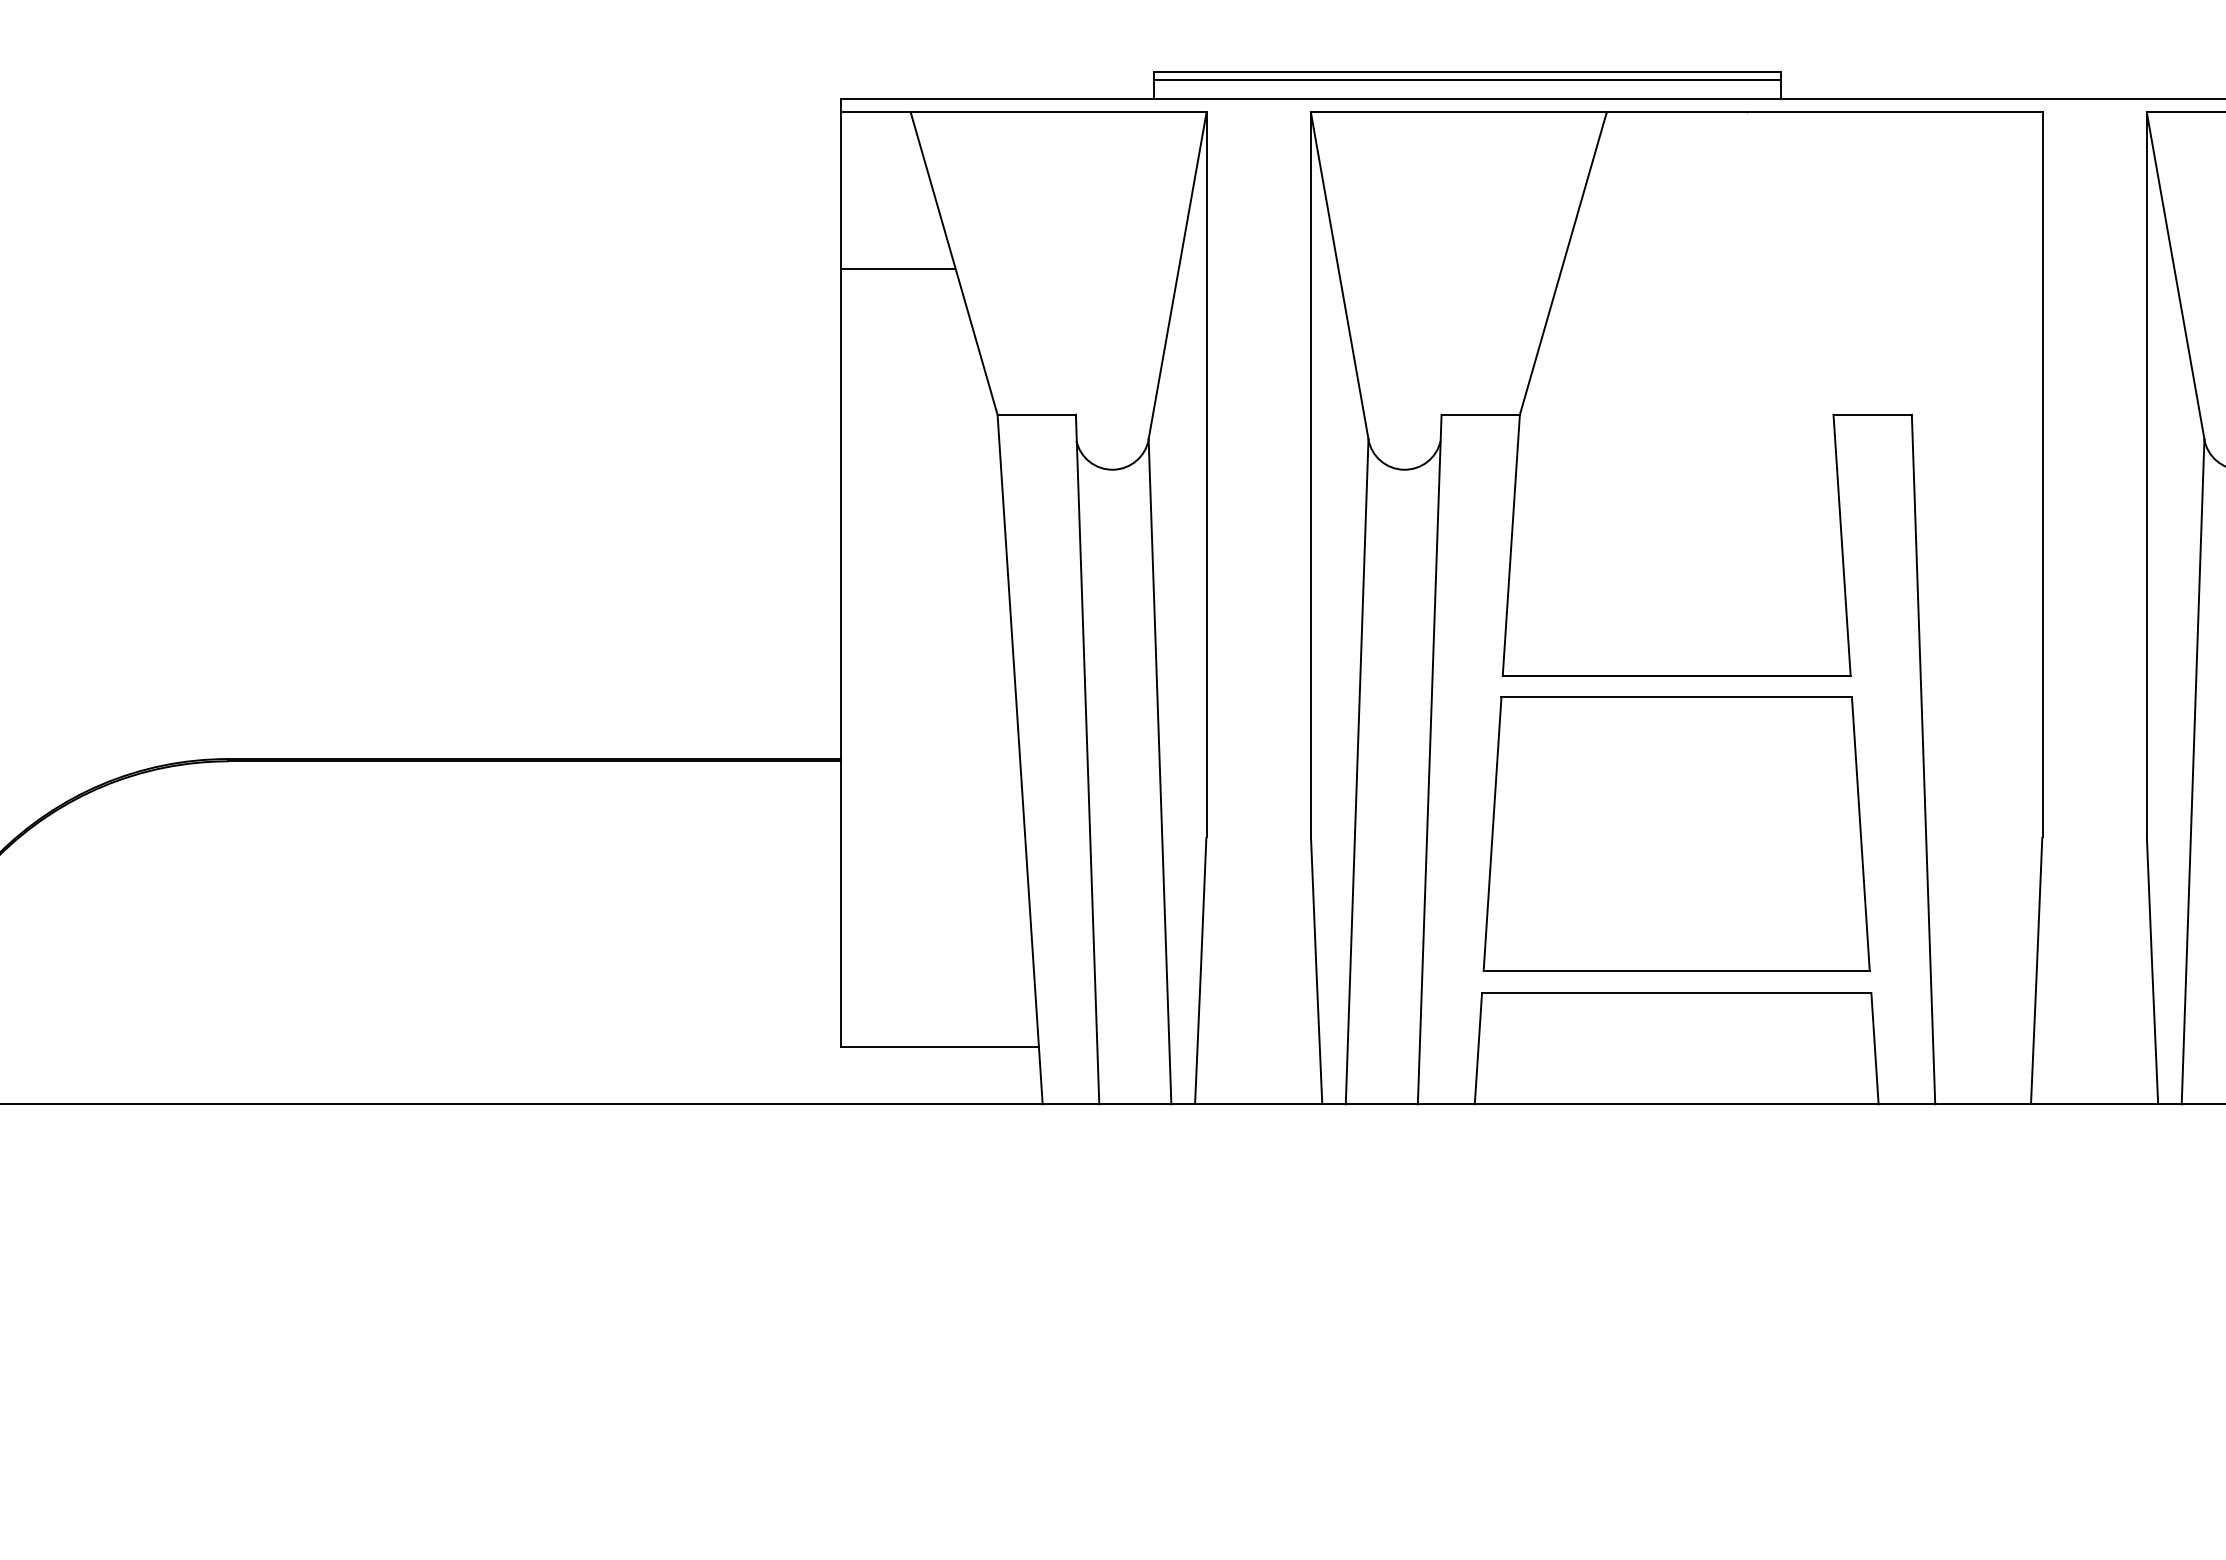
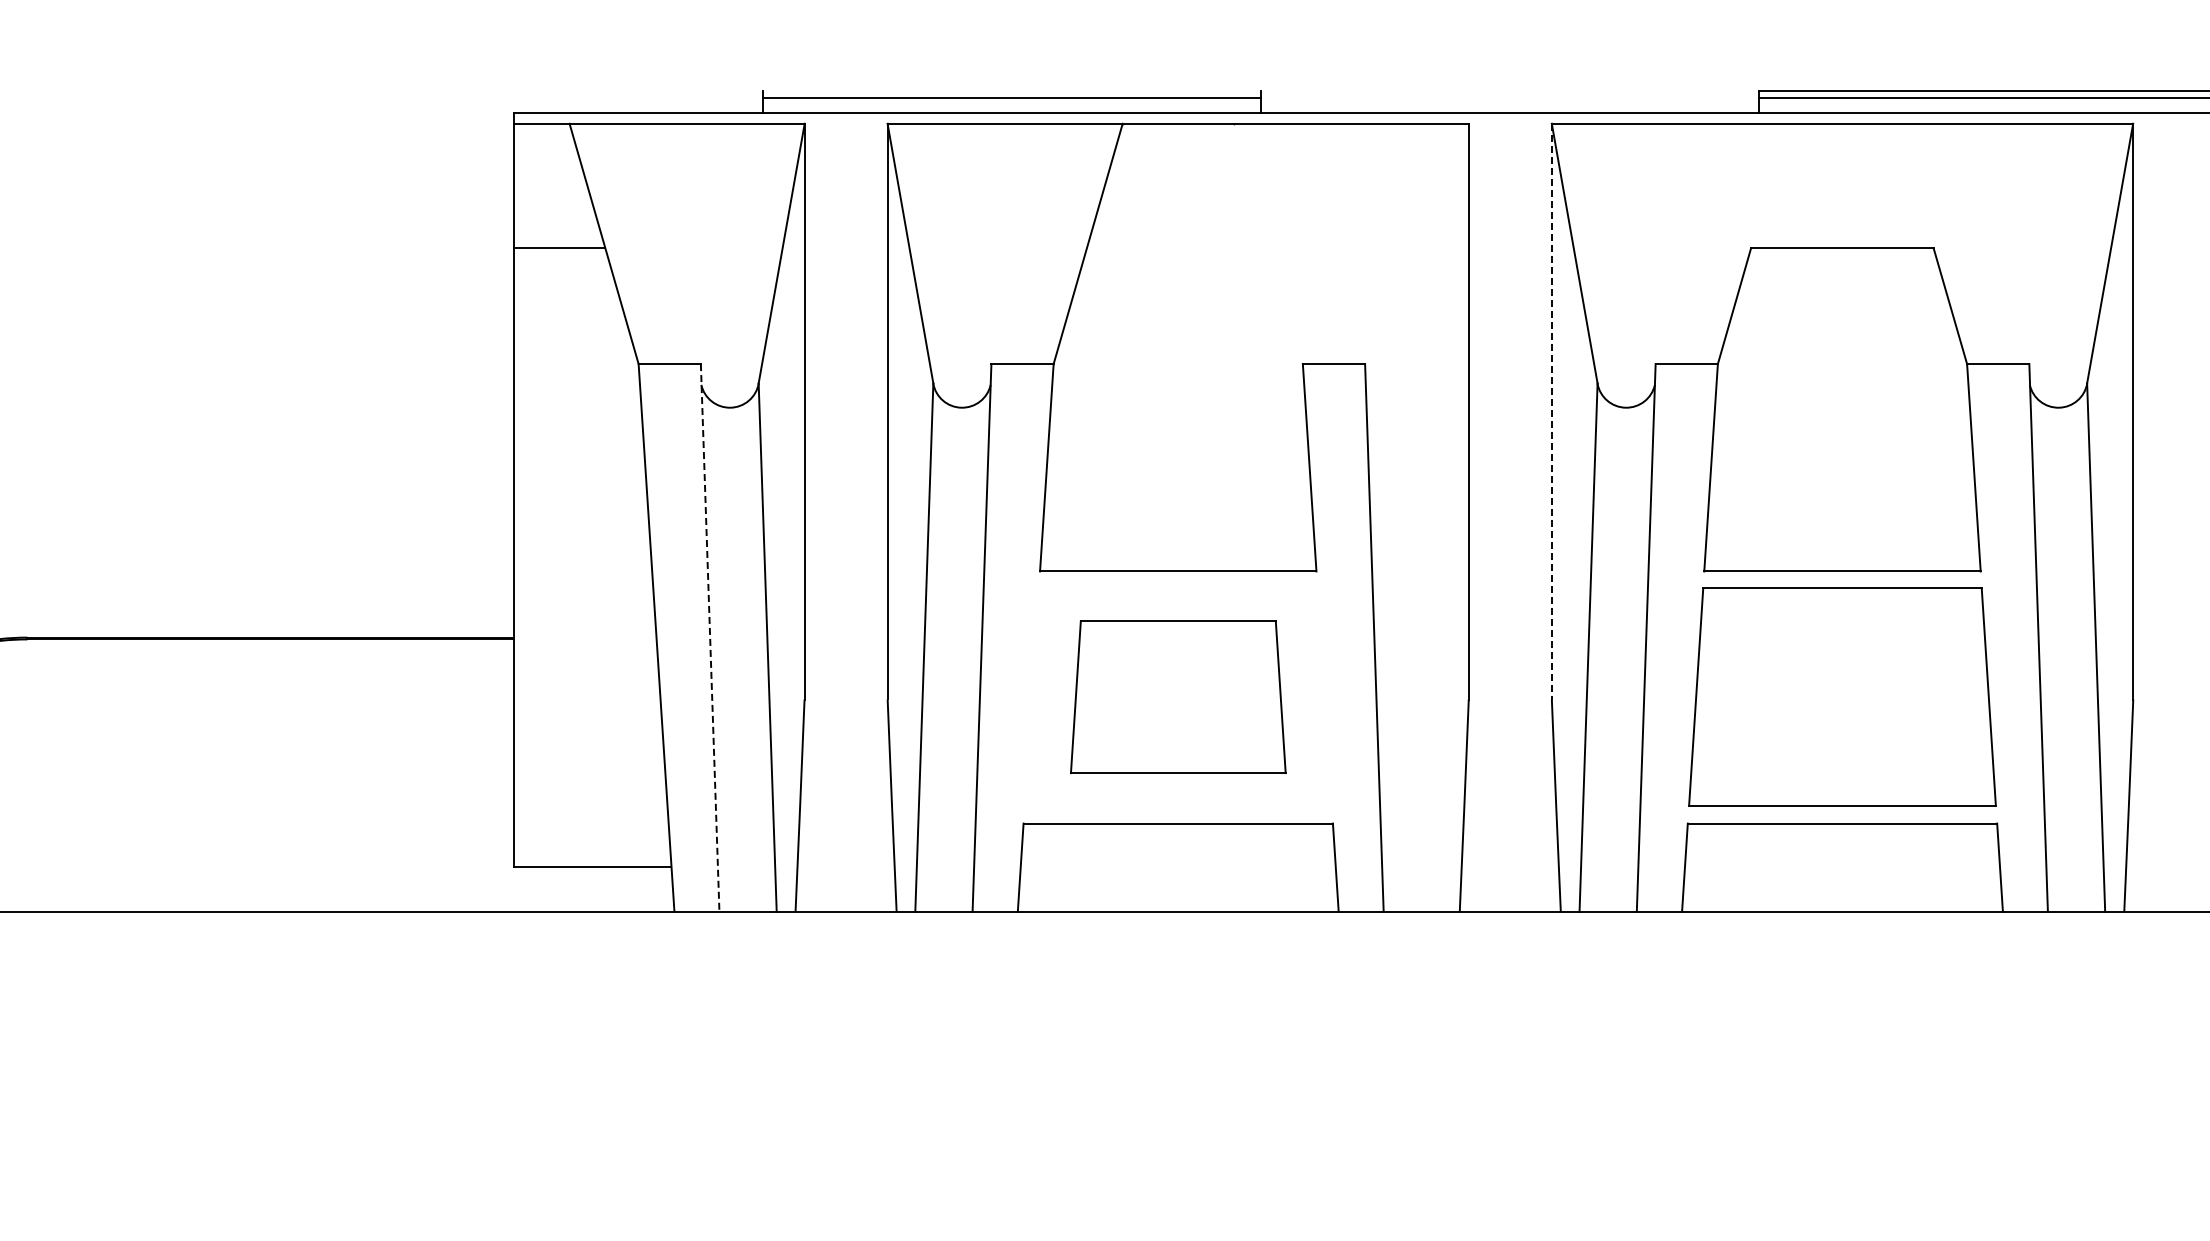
line: (1468, 71) -> (1012, 91), removed
line: (2146, 474) -> (1551, 411), solid -> dashed
line: (1088, 760) -> (710, 638), solid -> dashed
part: (1677, 833) -> (1178, 696), size x0.7

